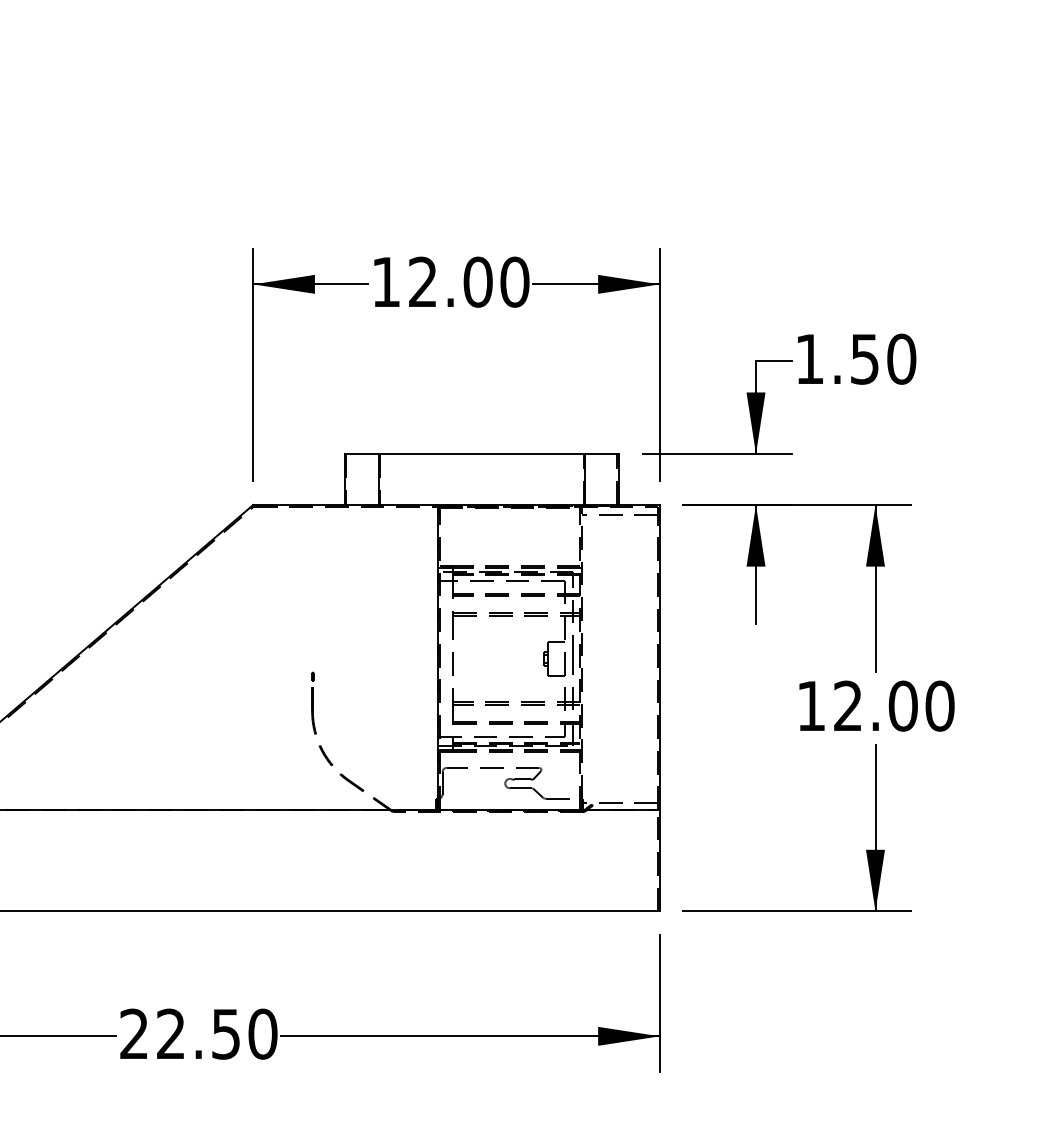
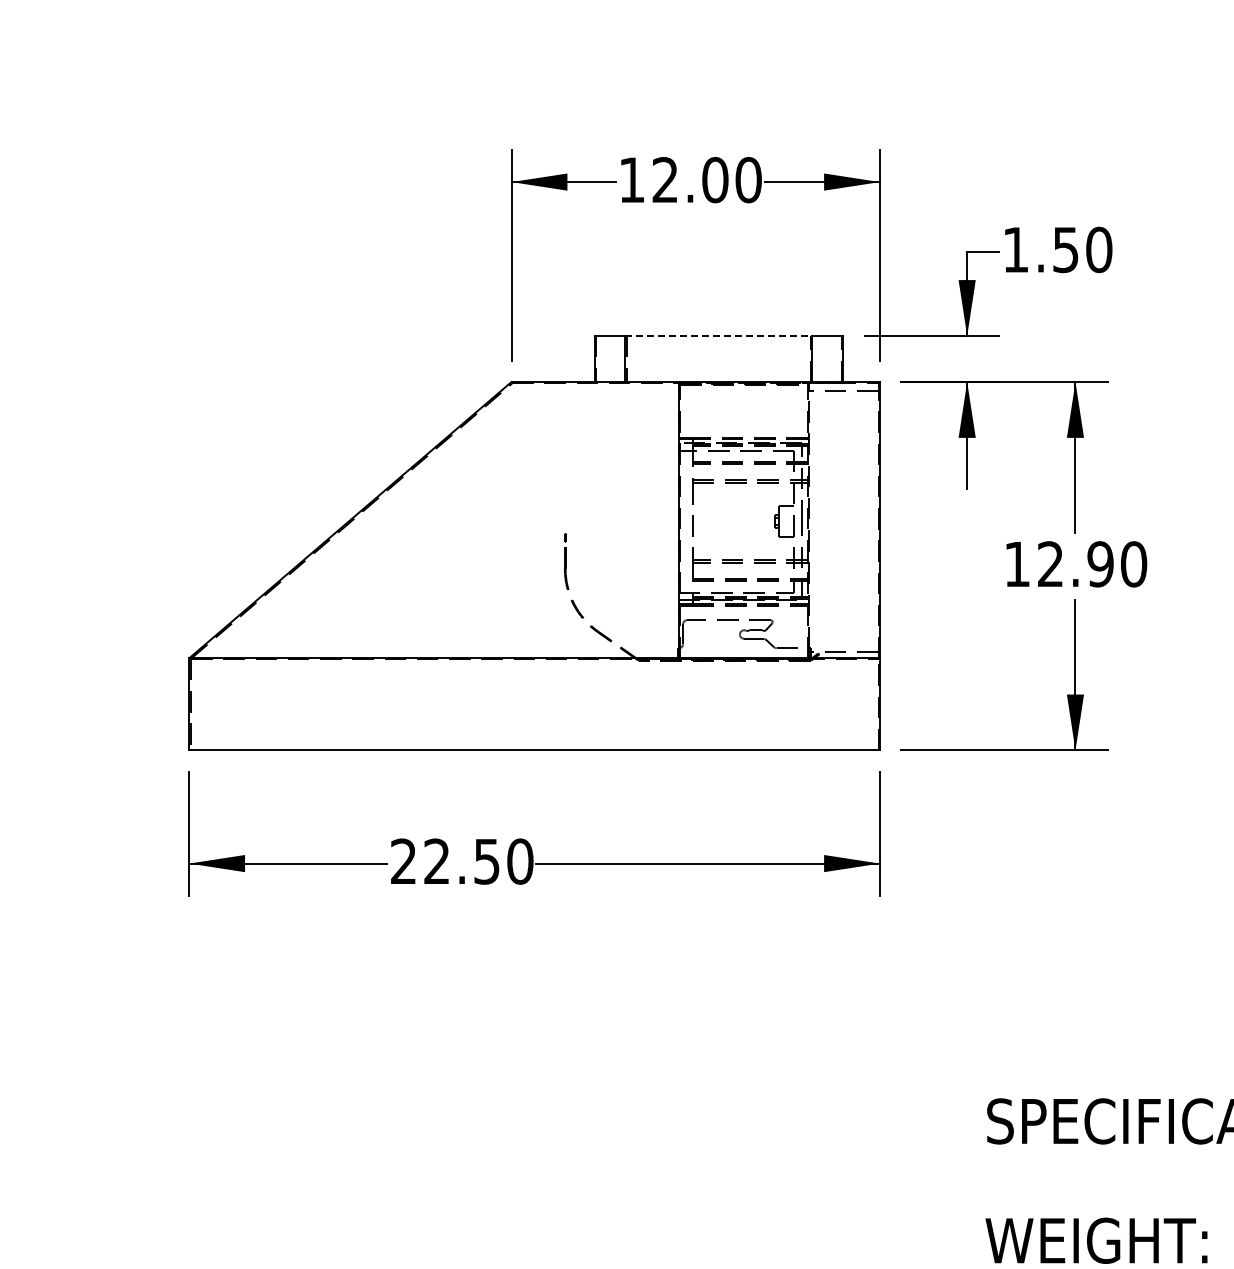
line: (481, 453) -> (718, 335), solid -> dashed
text: (903, 706) -> (1100, 564), 12.00 -> 12.90

